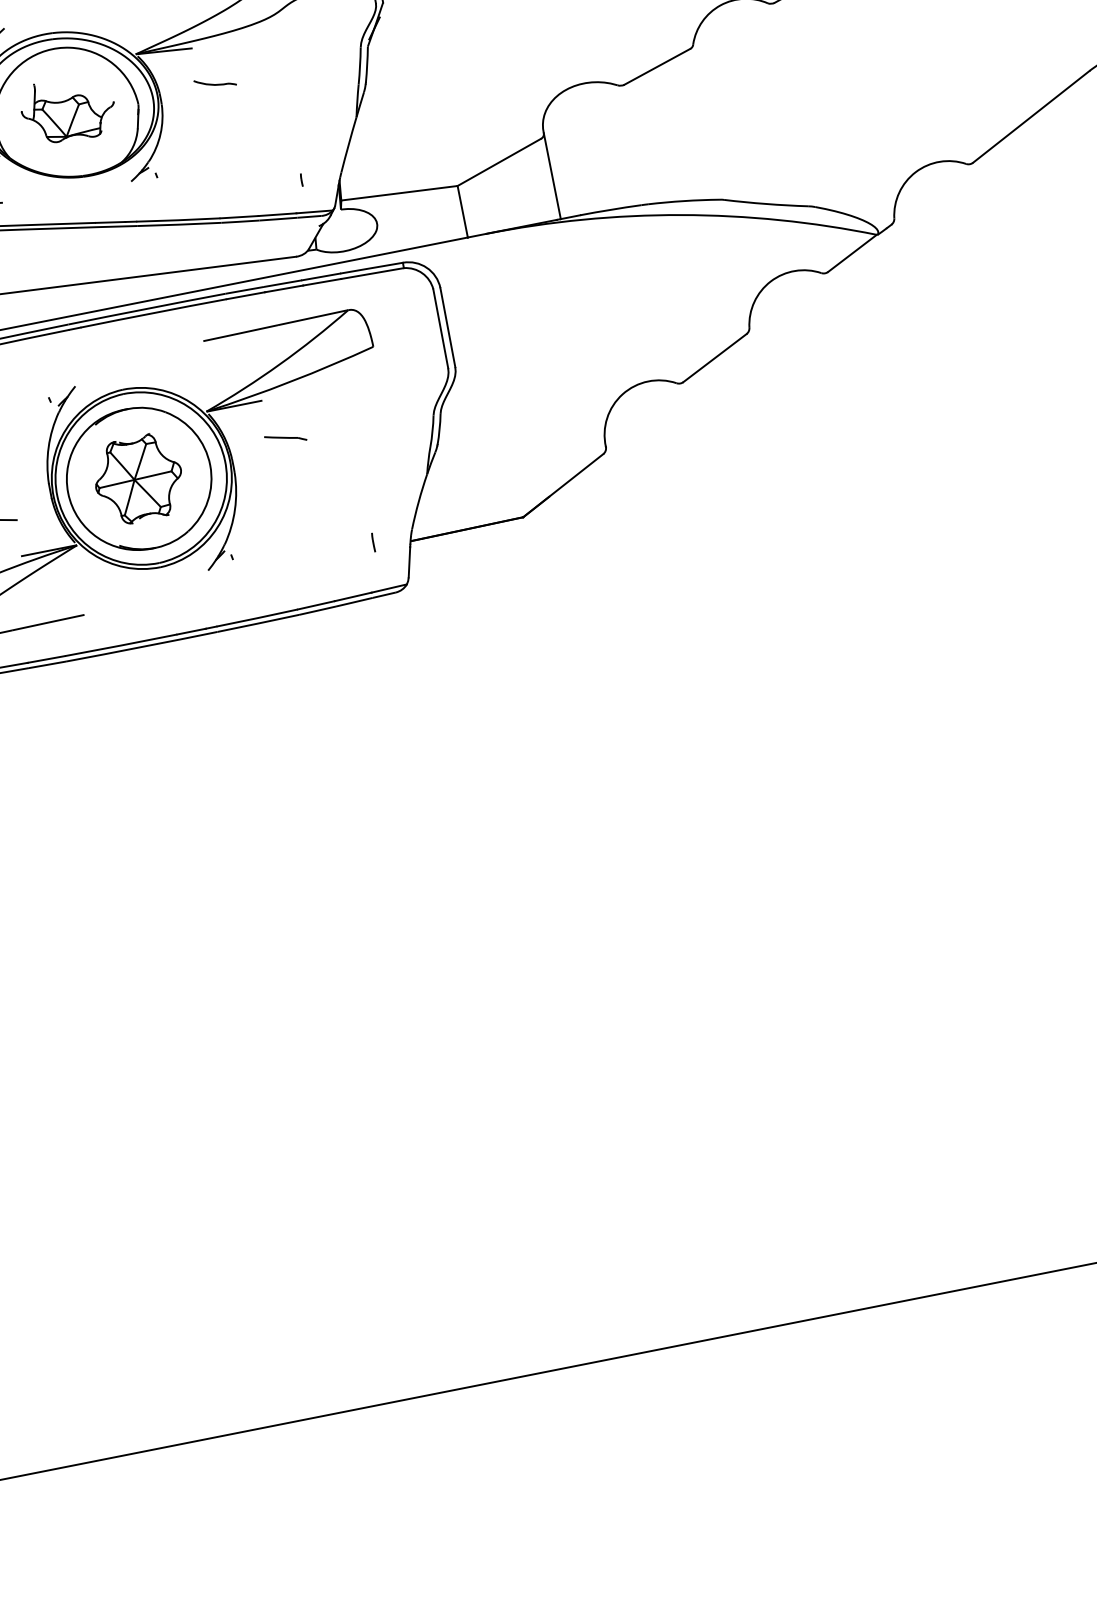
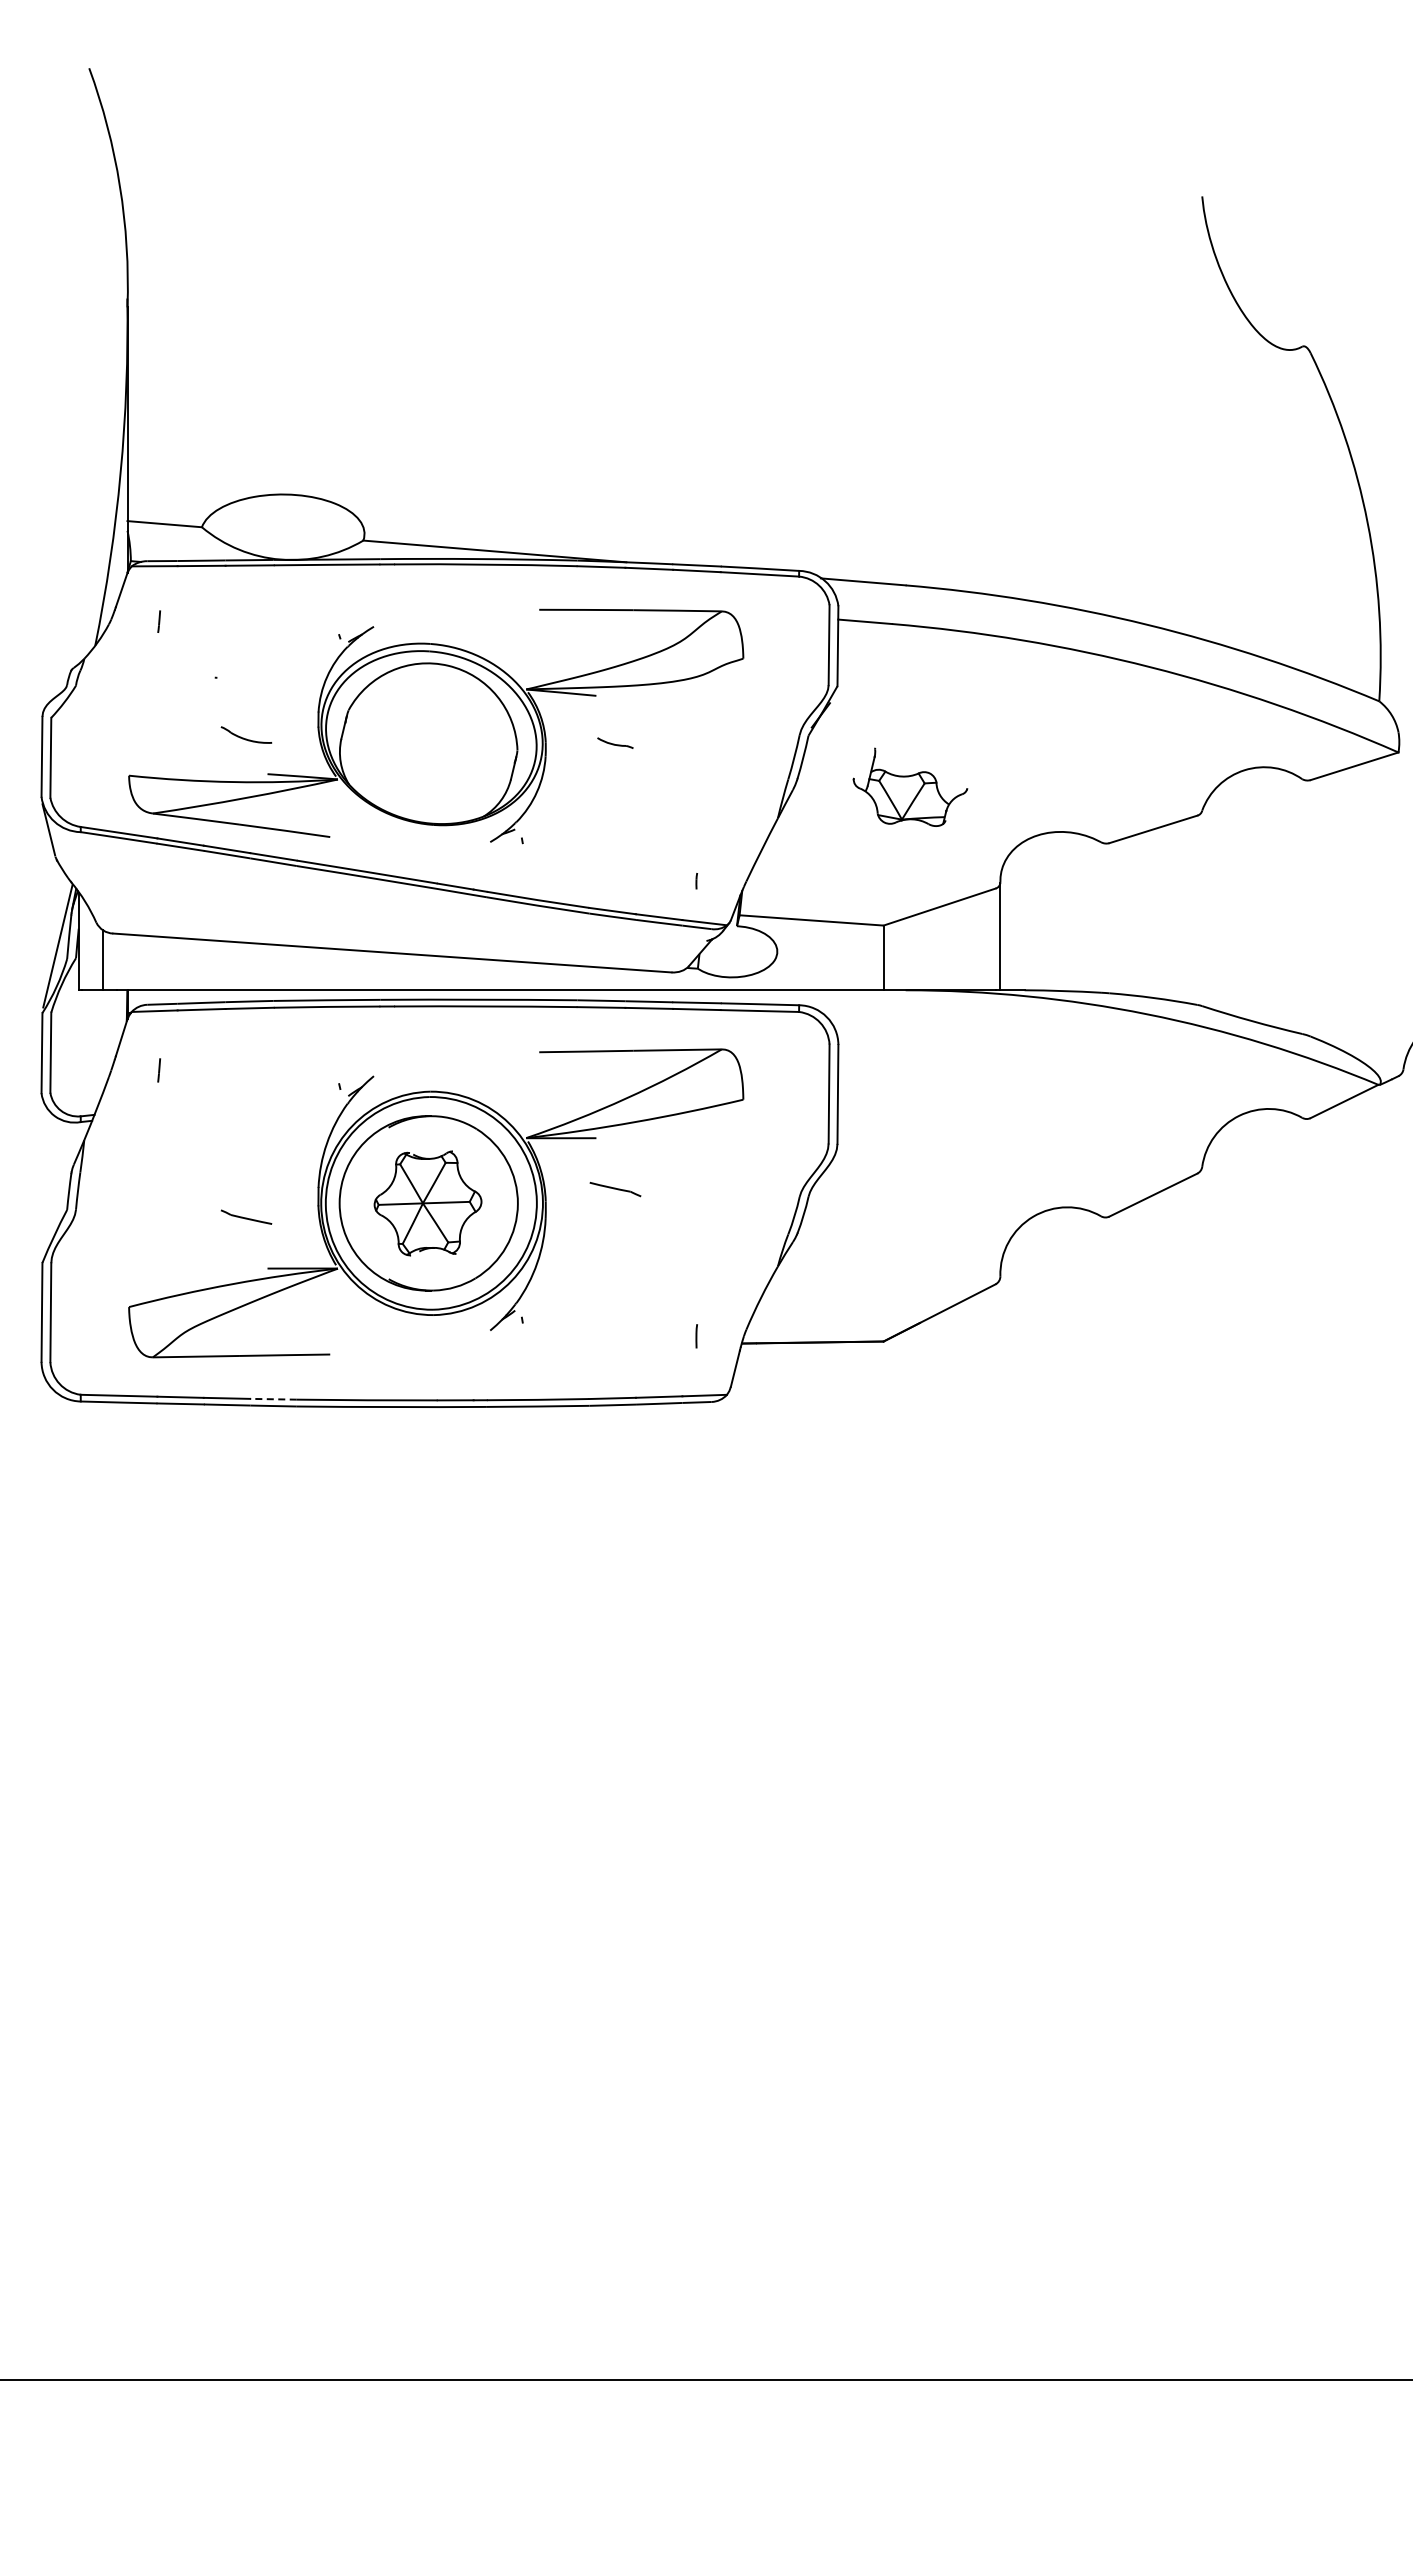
part: (215, 83) -> (615, 743), size x0.7
part: (68, 109) -> (910, 786), moved
line: (45, 659) -> (272, 1399), solid -> dashed

